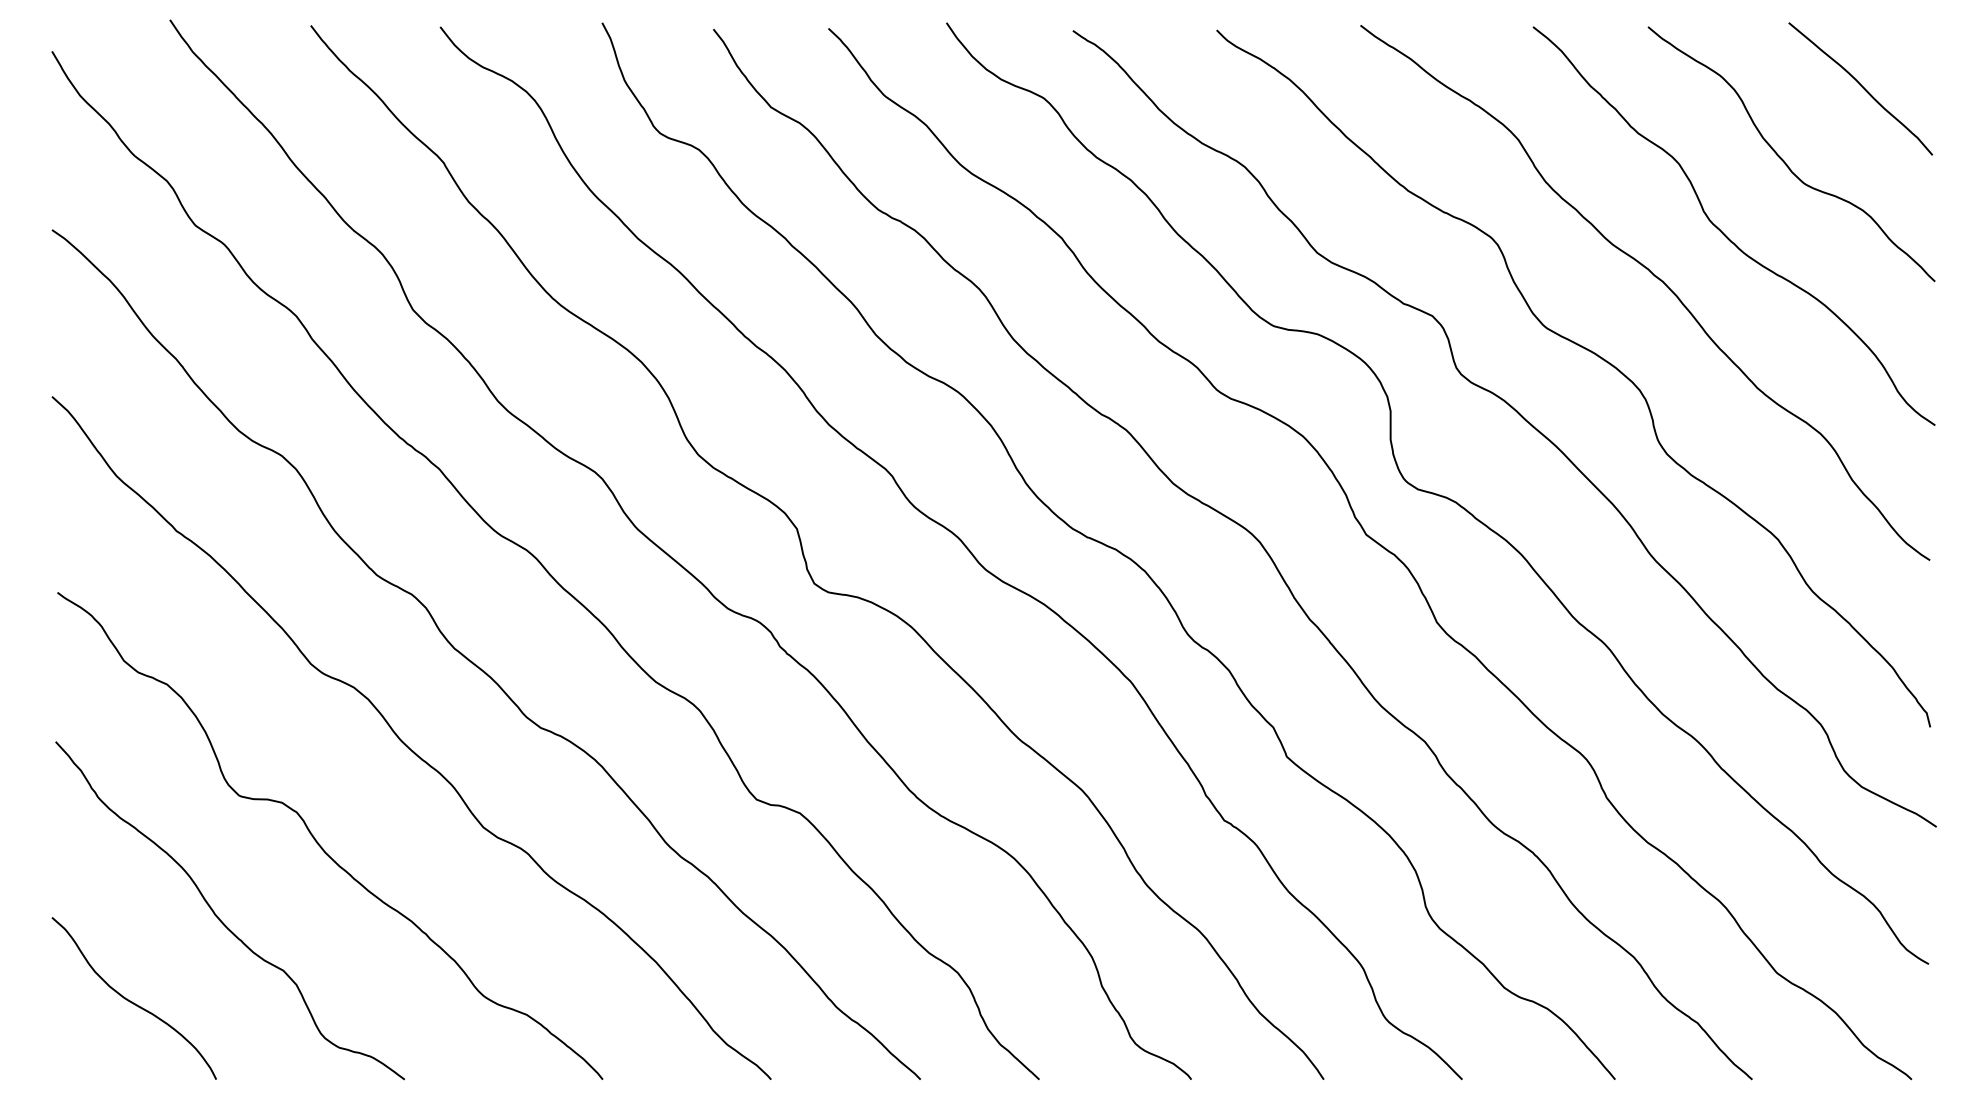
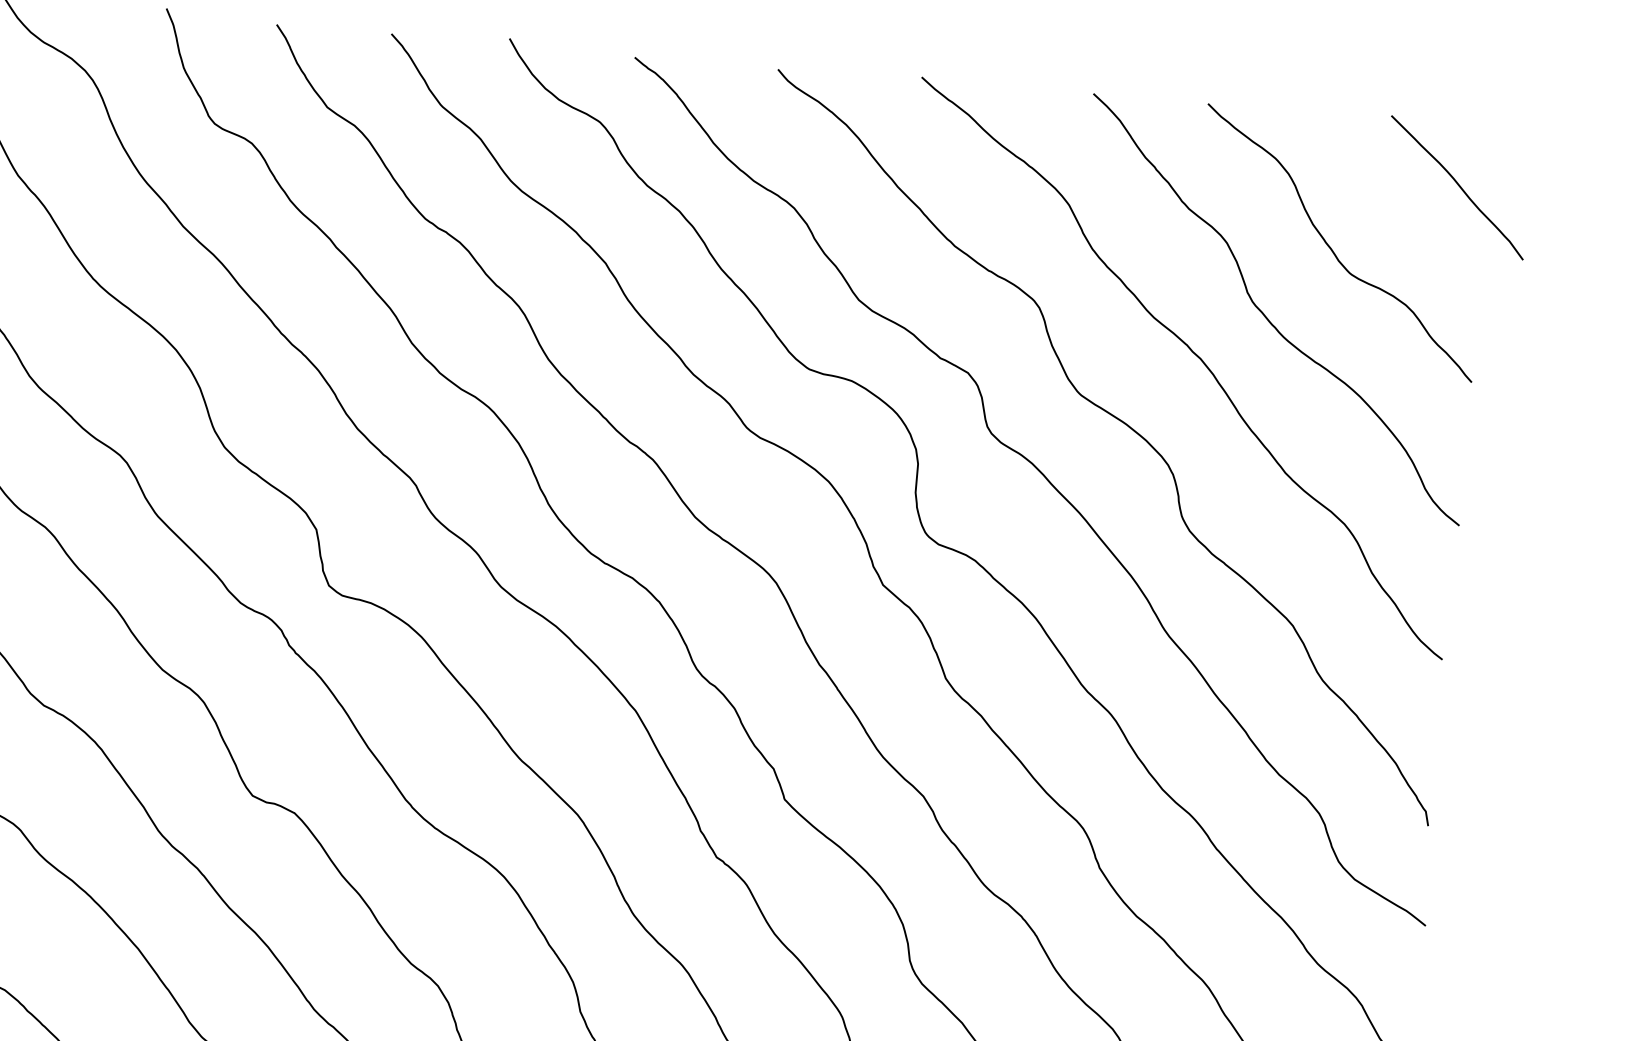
curve: (1861, 87) -> (1458, 186), moved

